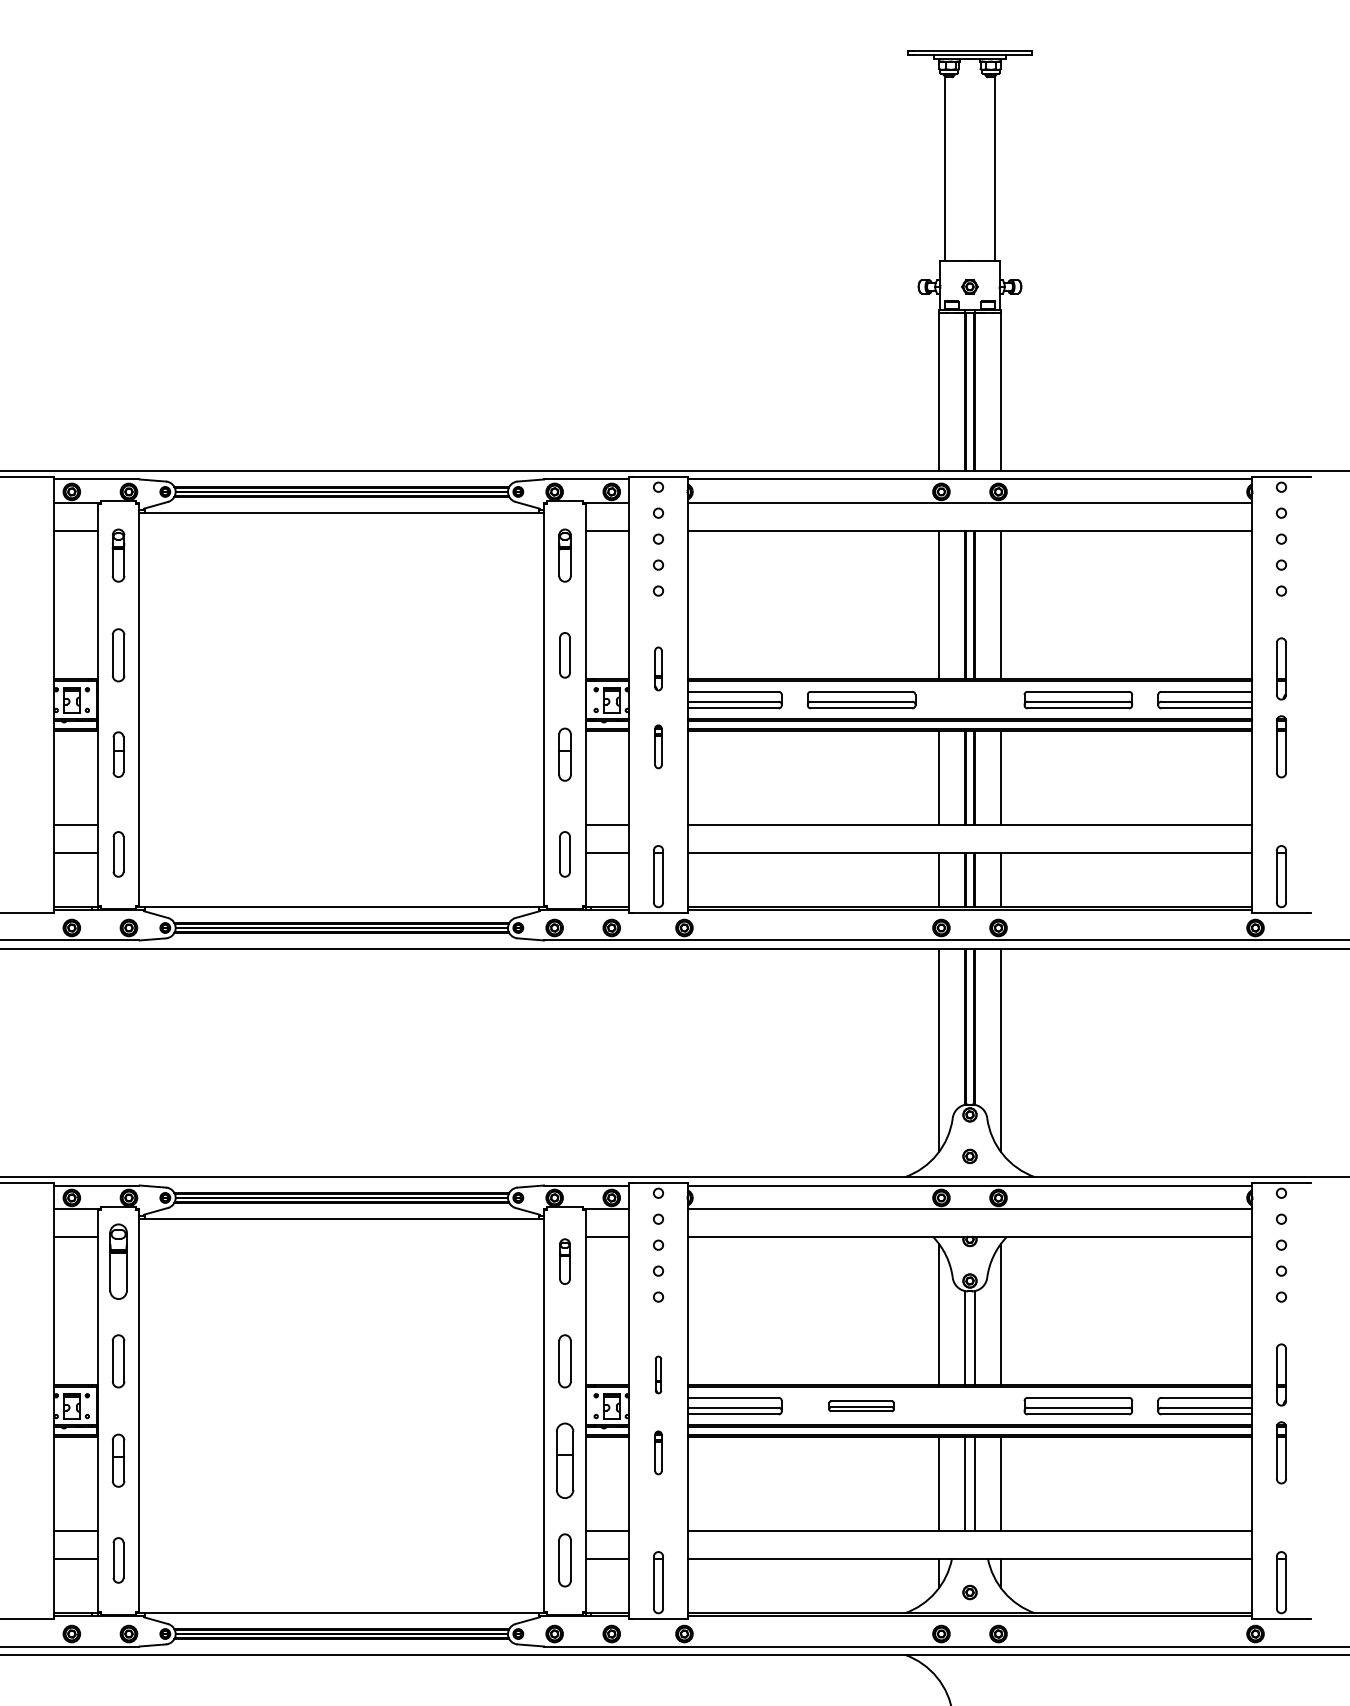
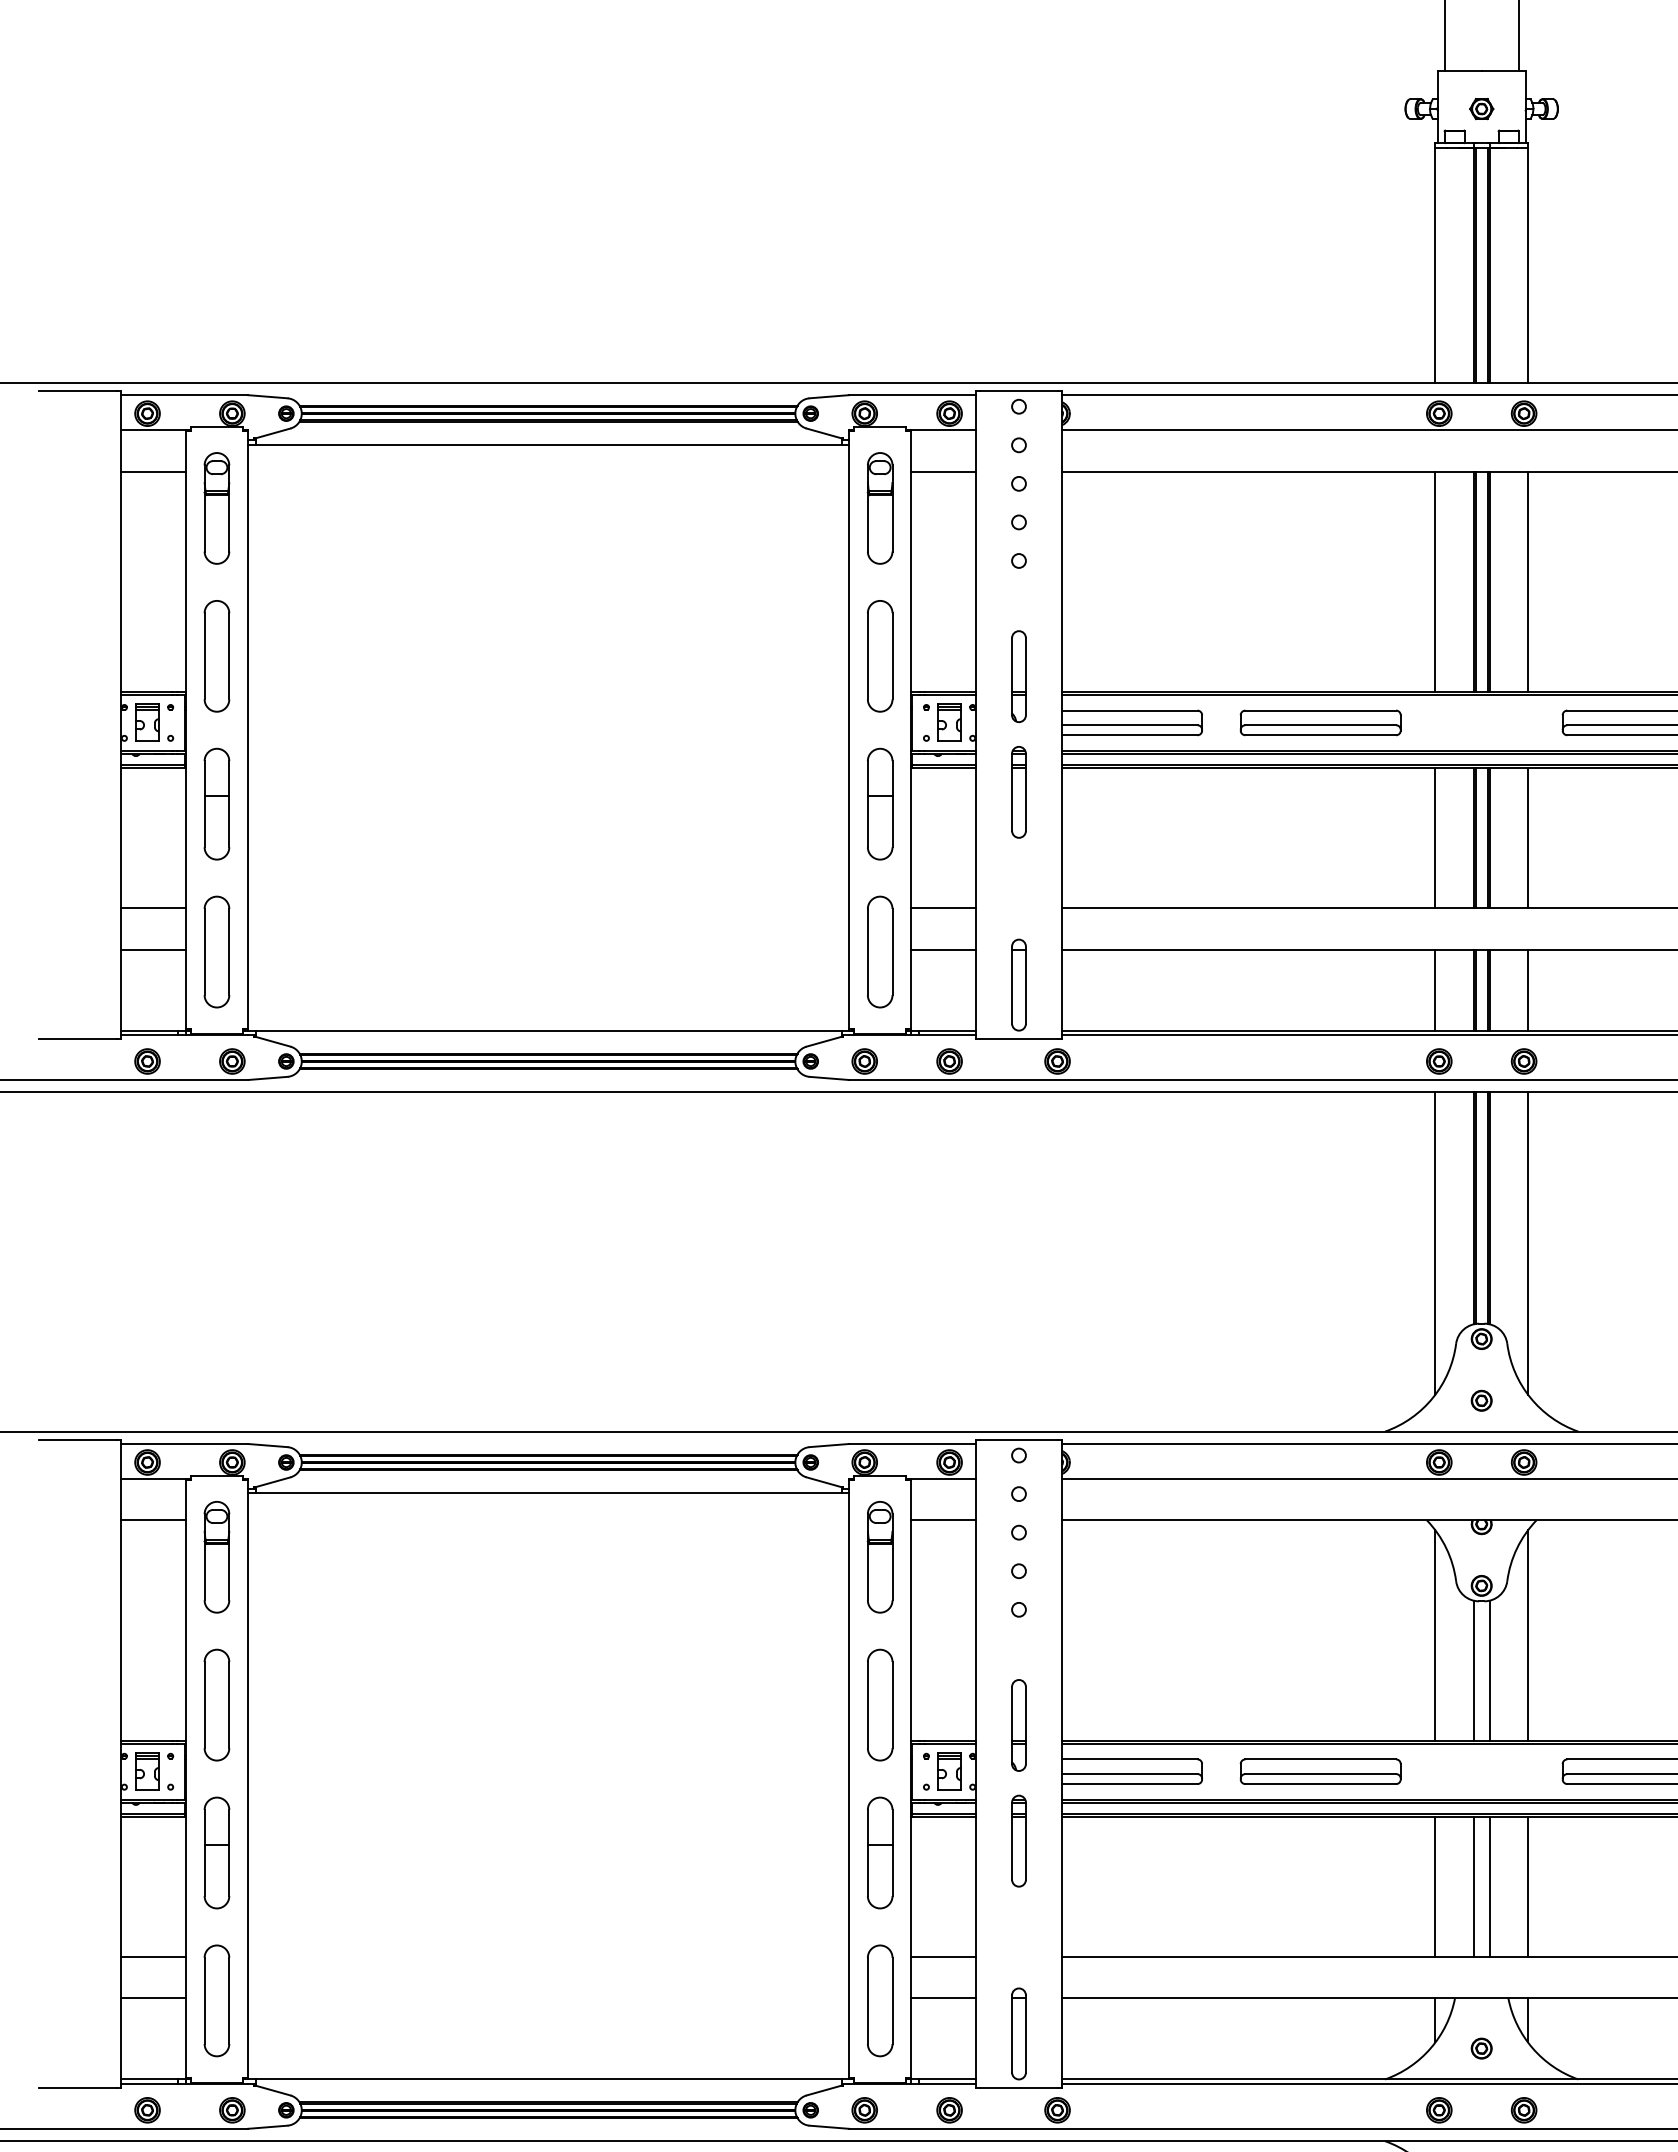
part: (118, 555) -> (216, 508), size x1.43
part: (564, 555) -> (879, 508), size x1.43
part: (118, 655) -> (216, 656), size x1.43
part: (564, 655) -> (879, 656), size x1.67
part: (658, 668) -> (1018, 675), size x1.43
part: (658, 746) -> (1018, 791), size x1.43
part: (118, 754) -> (216, 803), size x1.67
part: (564, 754) -> (879, 803), size x1.43
part: (118, 854) -> (216, 952), size x1.67
part: (564, 854) -> (879, 952), size x1.67
part: (564, 1261) -> (879, 1556), size x1.67
part: (118, 1361) -> (216, 1705), size x1.43
part: (564, 1361) -> (879, 1705), size x1.43
part: (658, 1374) -> (1018, 1724), size x1.67
part: (861, 1406) -> (1320, 1772), size x1.67
part: (658, 1452) -> (1018, 1840), size x1.43
part: (118, 1460) -> (216, 1852), size x1.43
part: (118, 1560) -> (216, 2001), size x1.67
part: (564, 1560) -> (879, 2001), size x1.43

